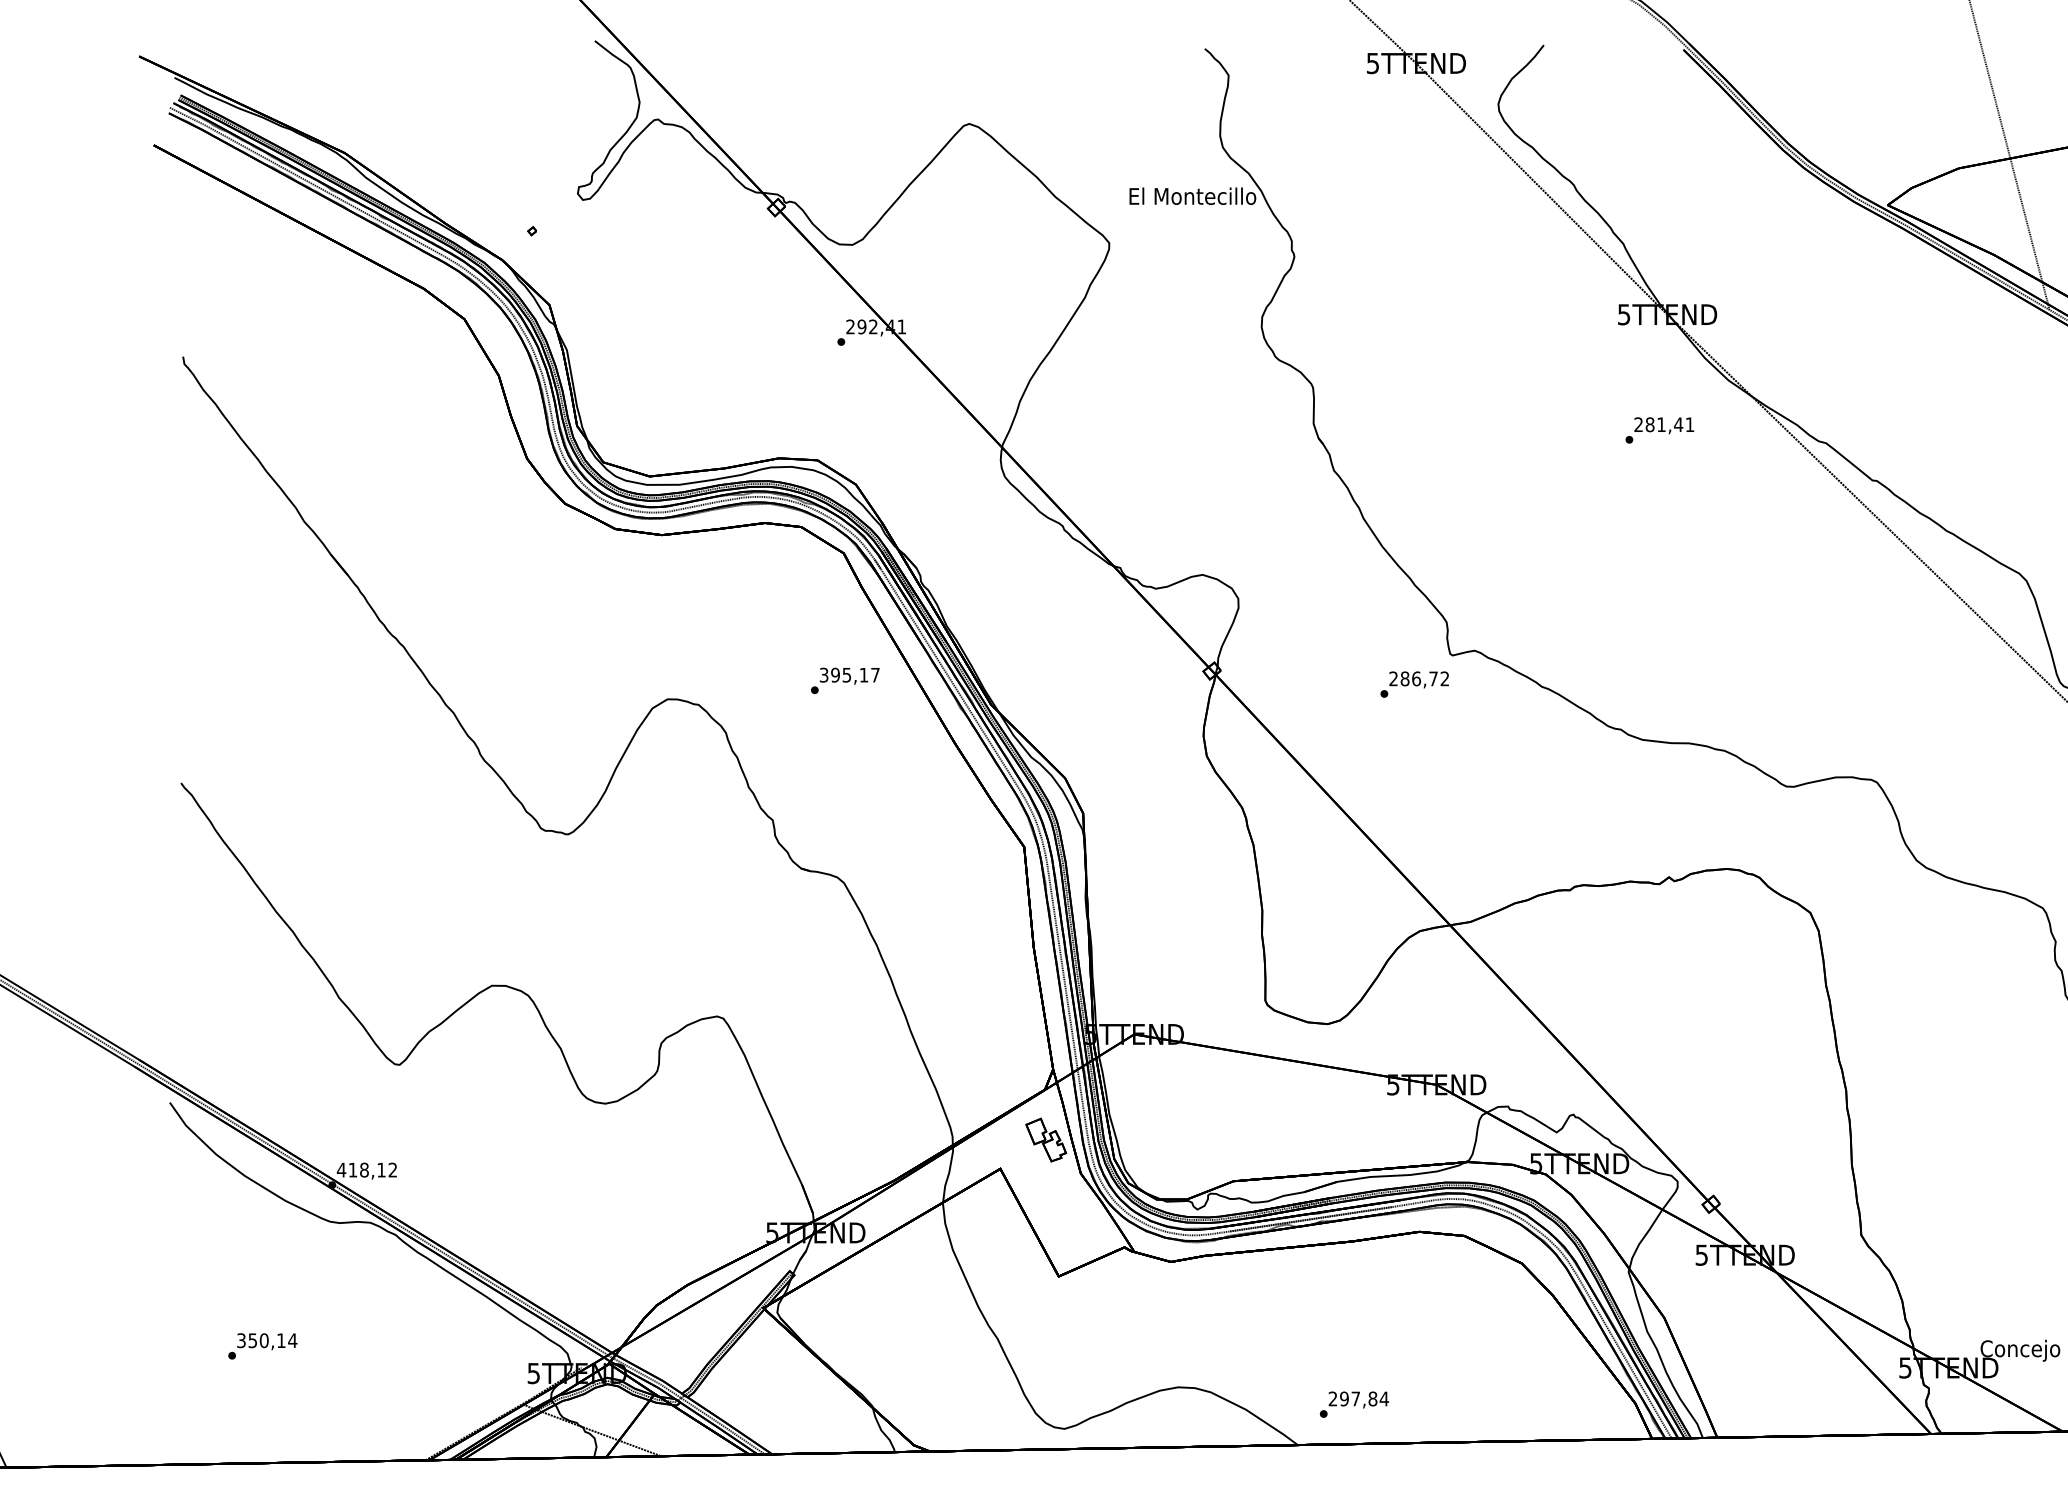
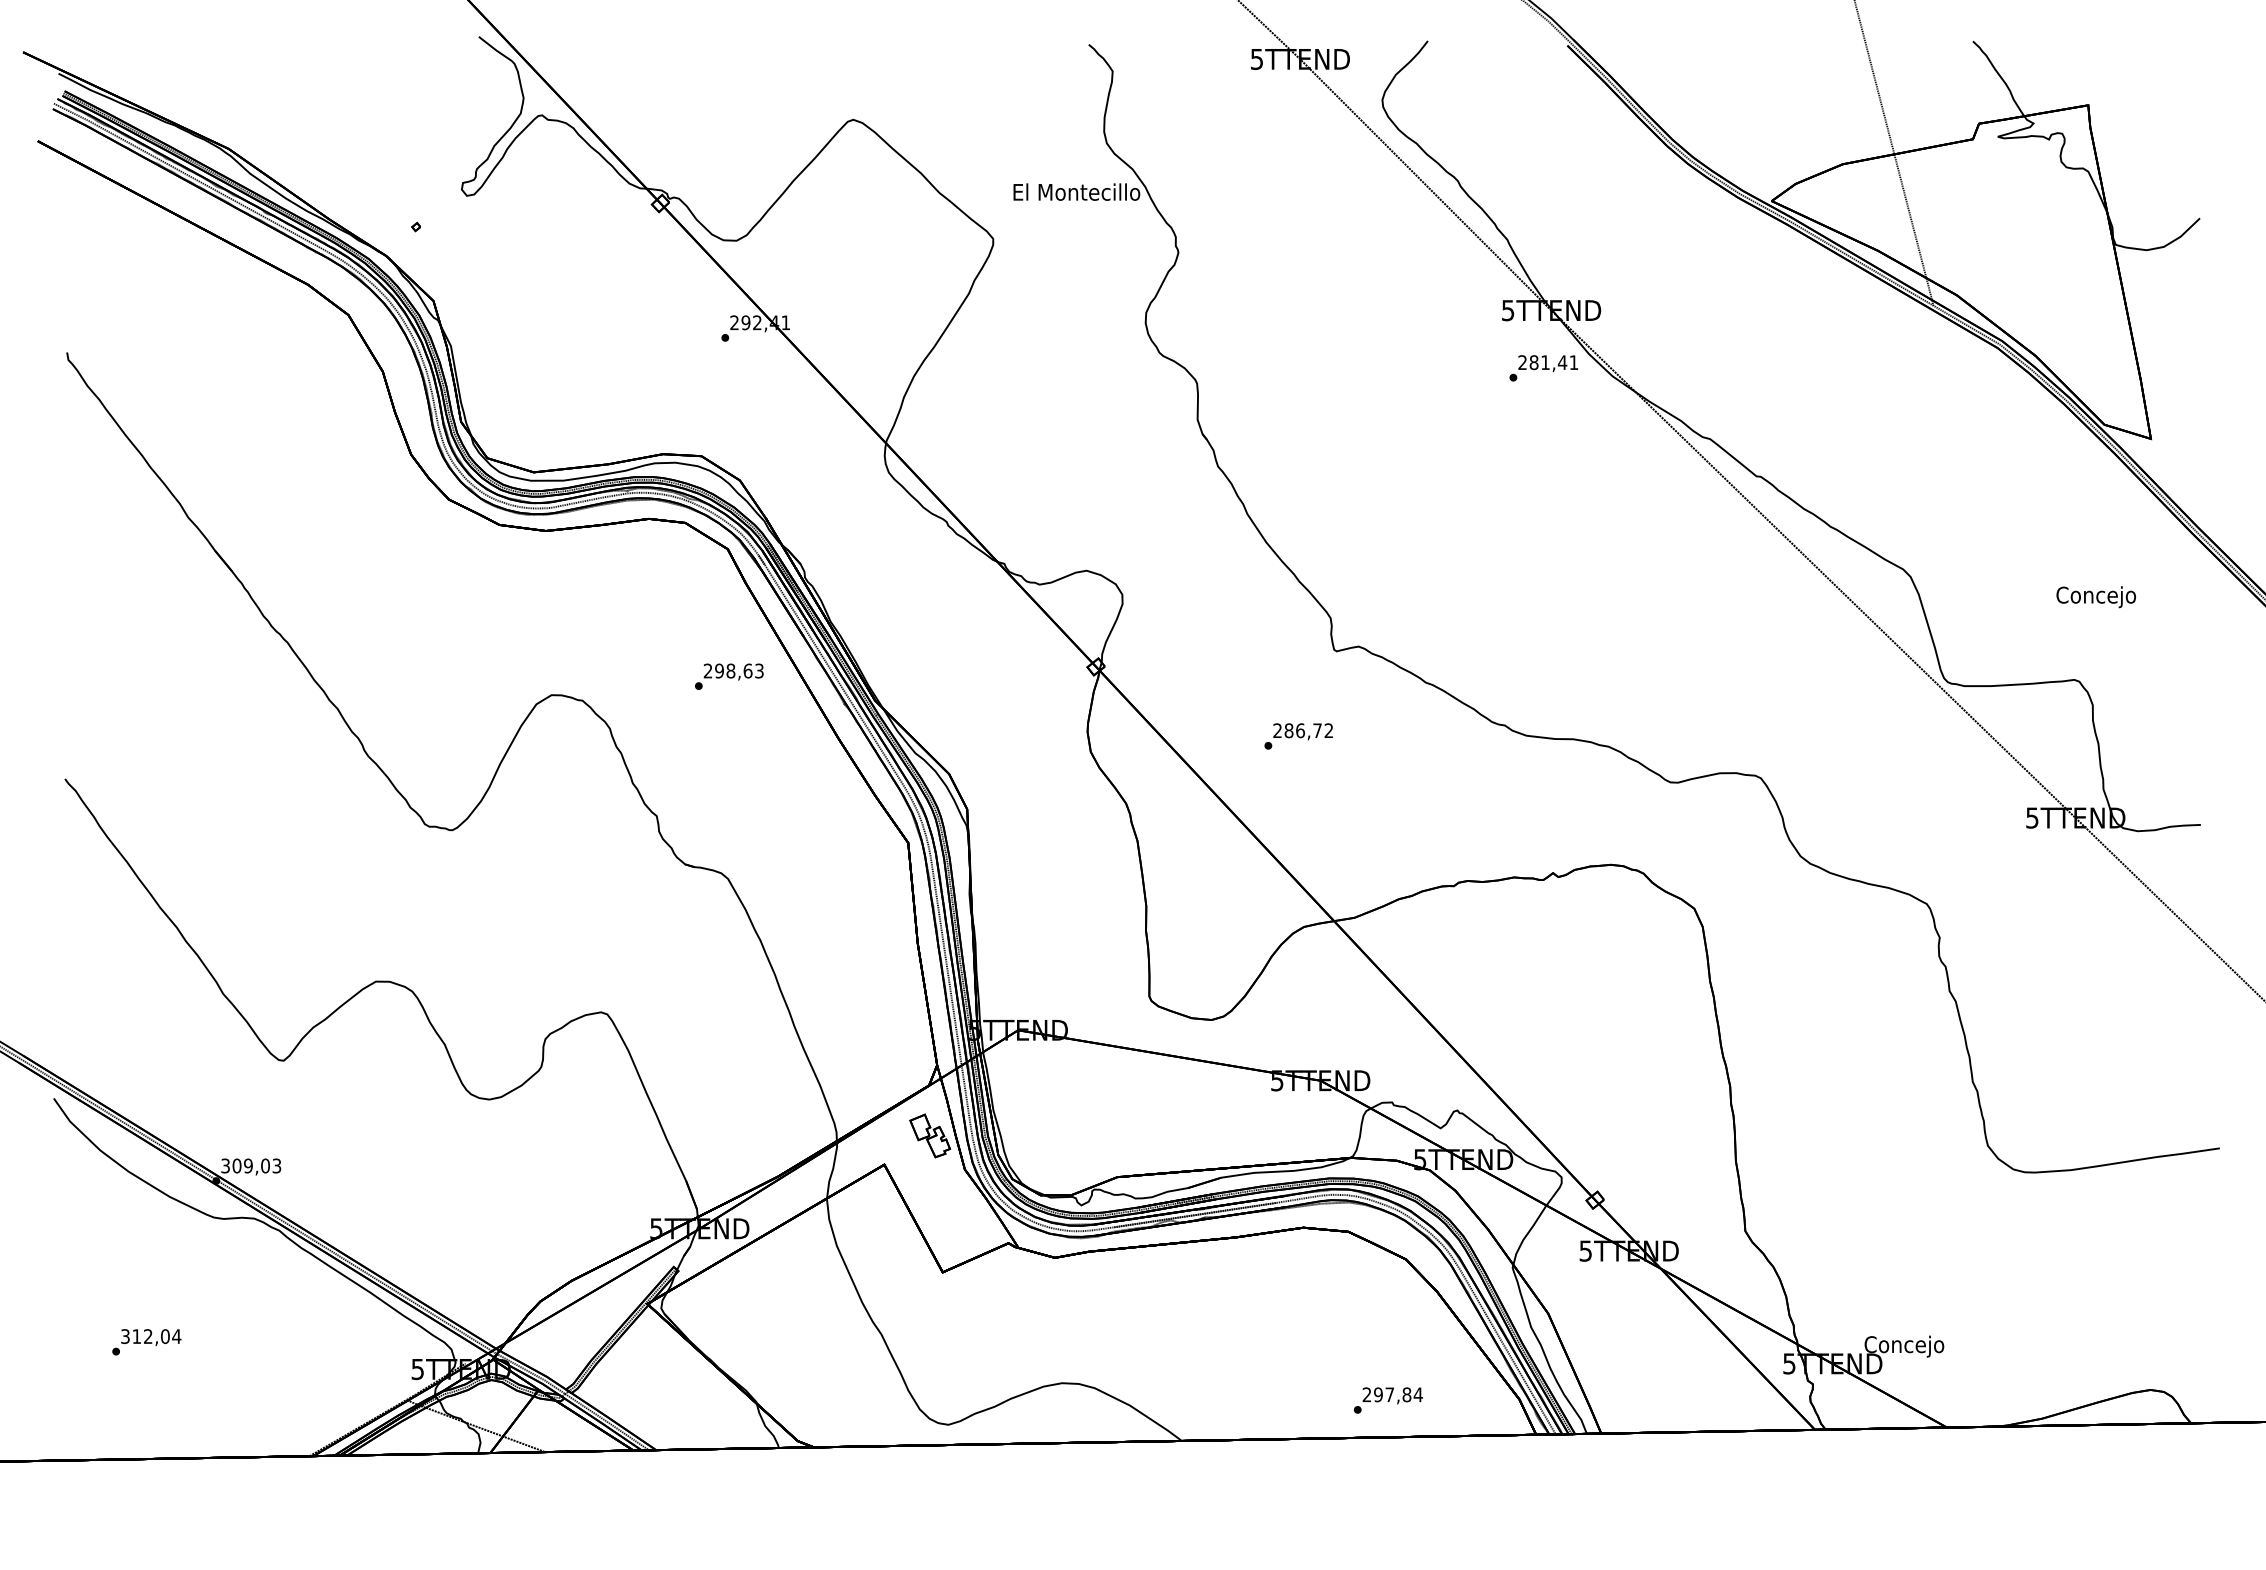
text: (1659, 430) -> (1543, 368), moved
text: (849, 674) -> (733, 670), 395,17 -> 298,63
text: (1414, 684) -> (1298, 736), moved
text: (366, 1169) -> (250, 1165), 418,12 -> 309,03
text: (266, 1340) -> (150, 1336), 350,14 -> 312,04
text: (1354, 1404) -> (1388, 1400), moved

